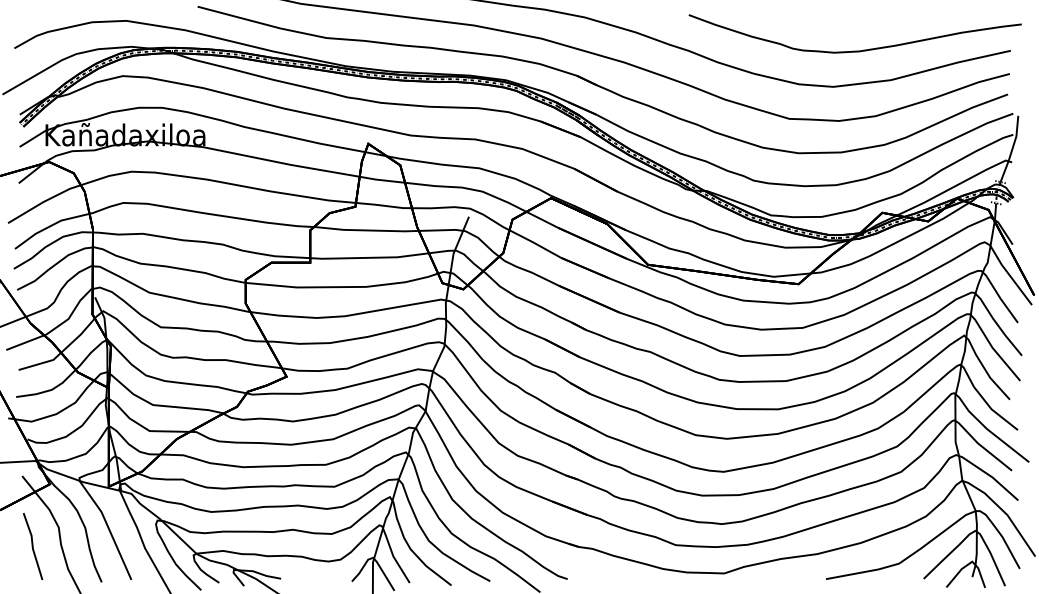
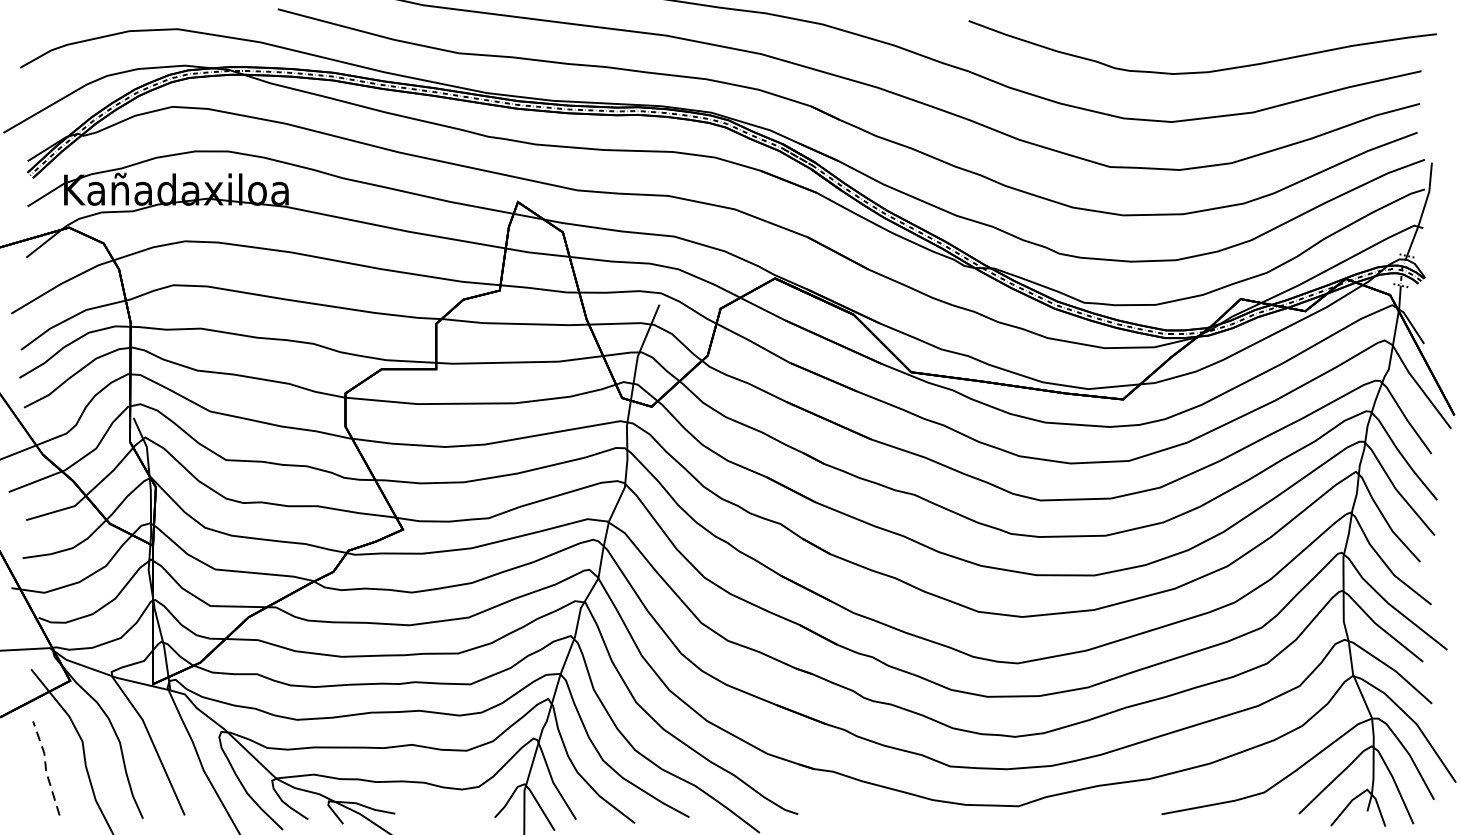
line: (32, 546) -> (45, 768), solid -> dashed

